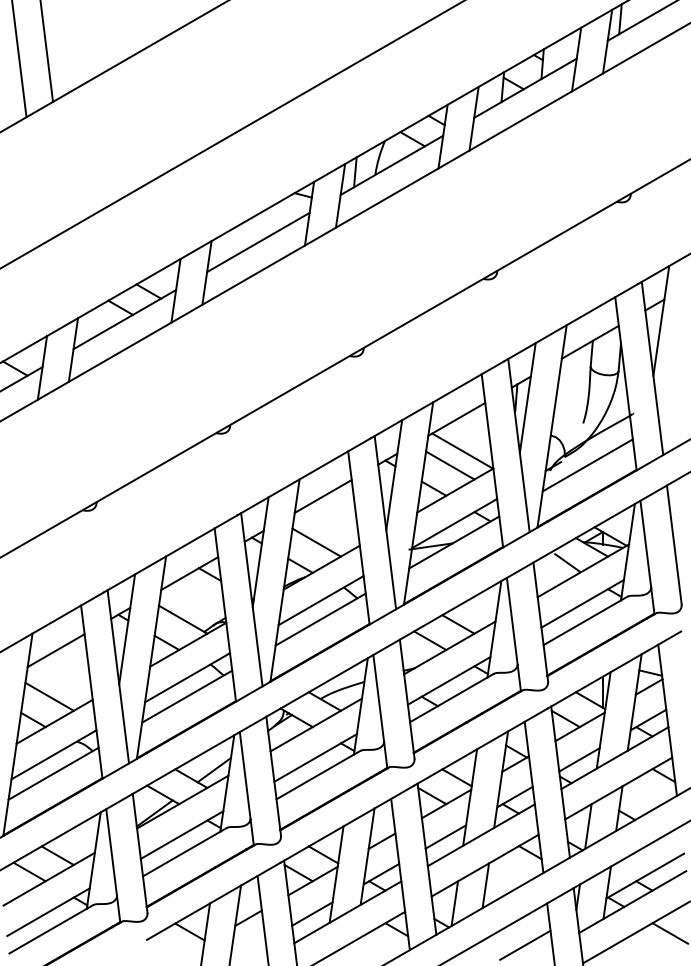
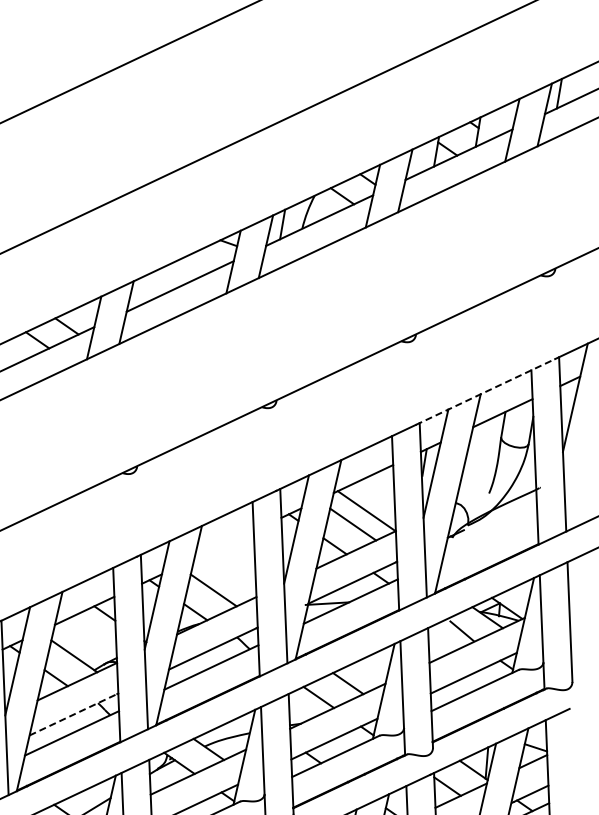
line: (571, 322) -> (485, 391), solid -> dashed
line: (587, 465) -> (489, 535), removed
line: (322, 496) -> (223, 544), removed
line: (187, 678) -> (73, 715), solid -> dashed

